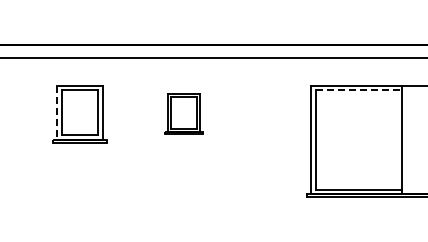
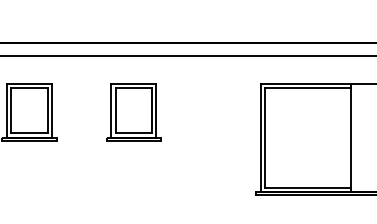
line: (359, 90) -> (309, 88), dashed -> solid
line: (57, 113) -> (7, 111), dashed -> solid
part: (183, 114) -> (133, 112), size x1.43

